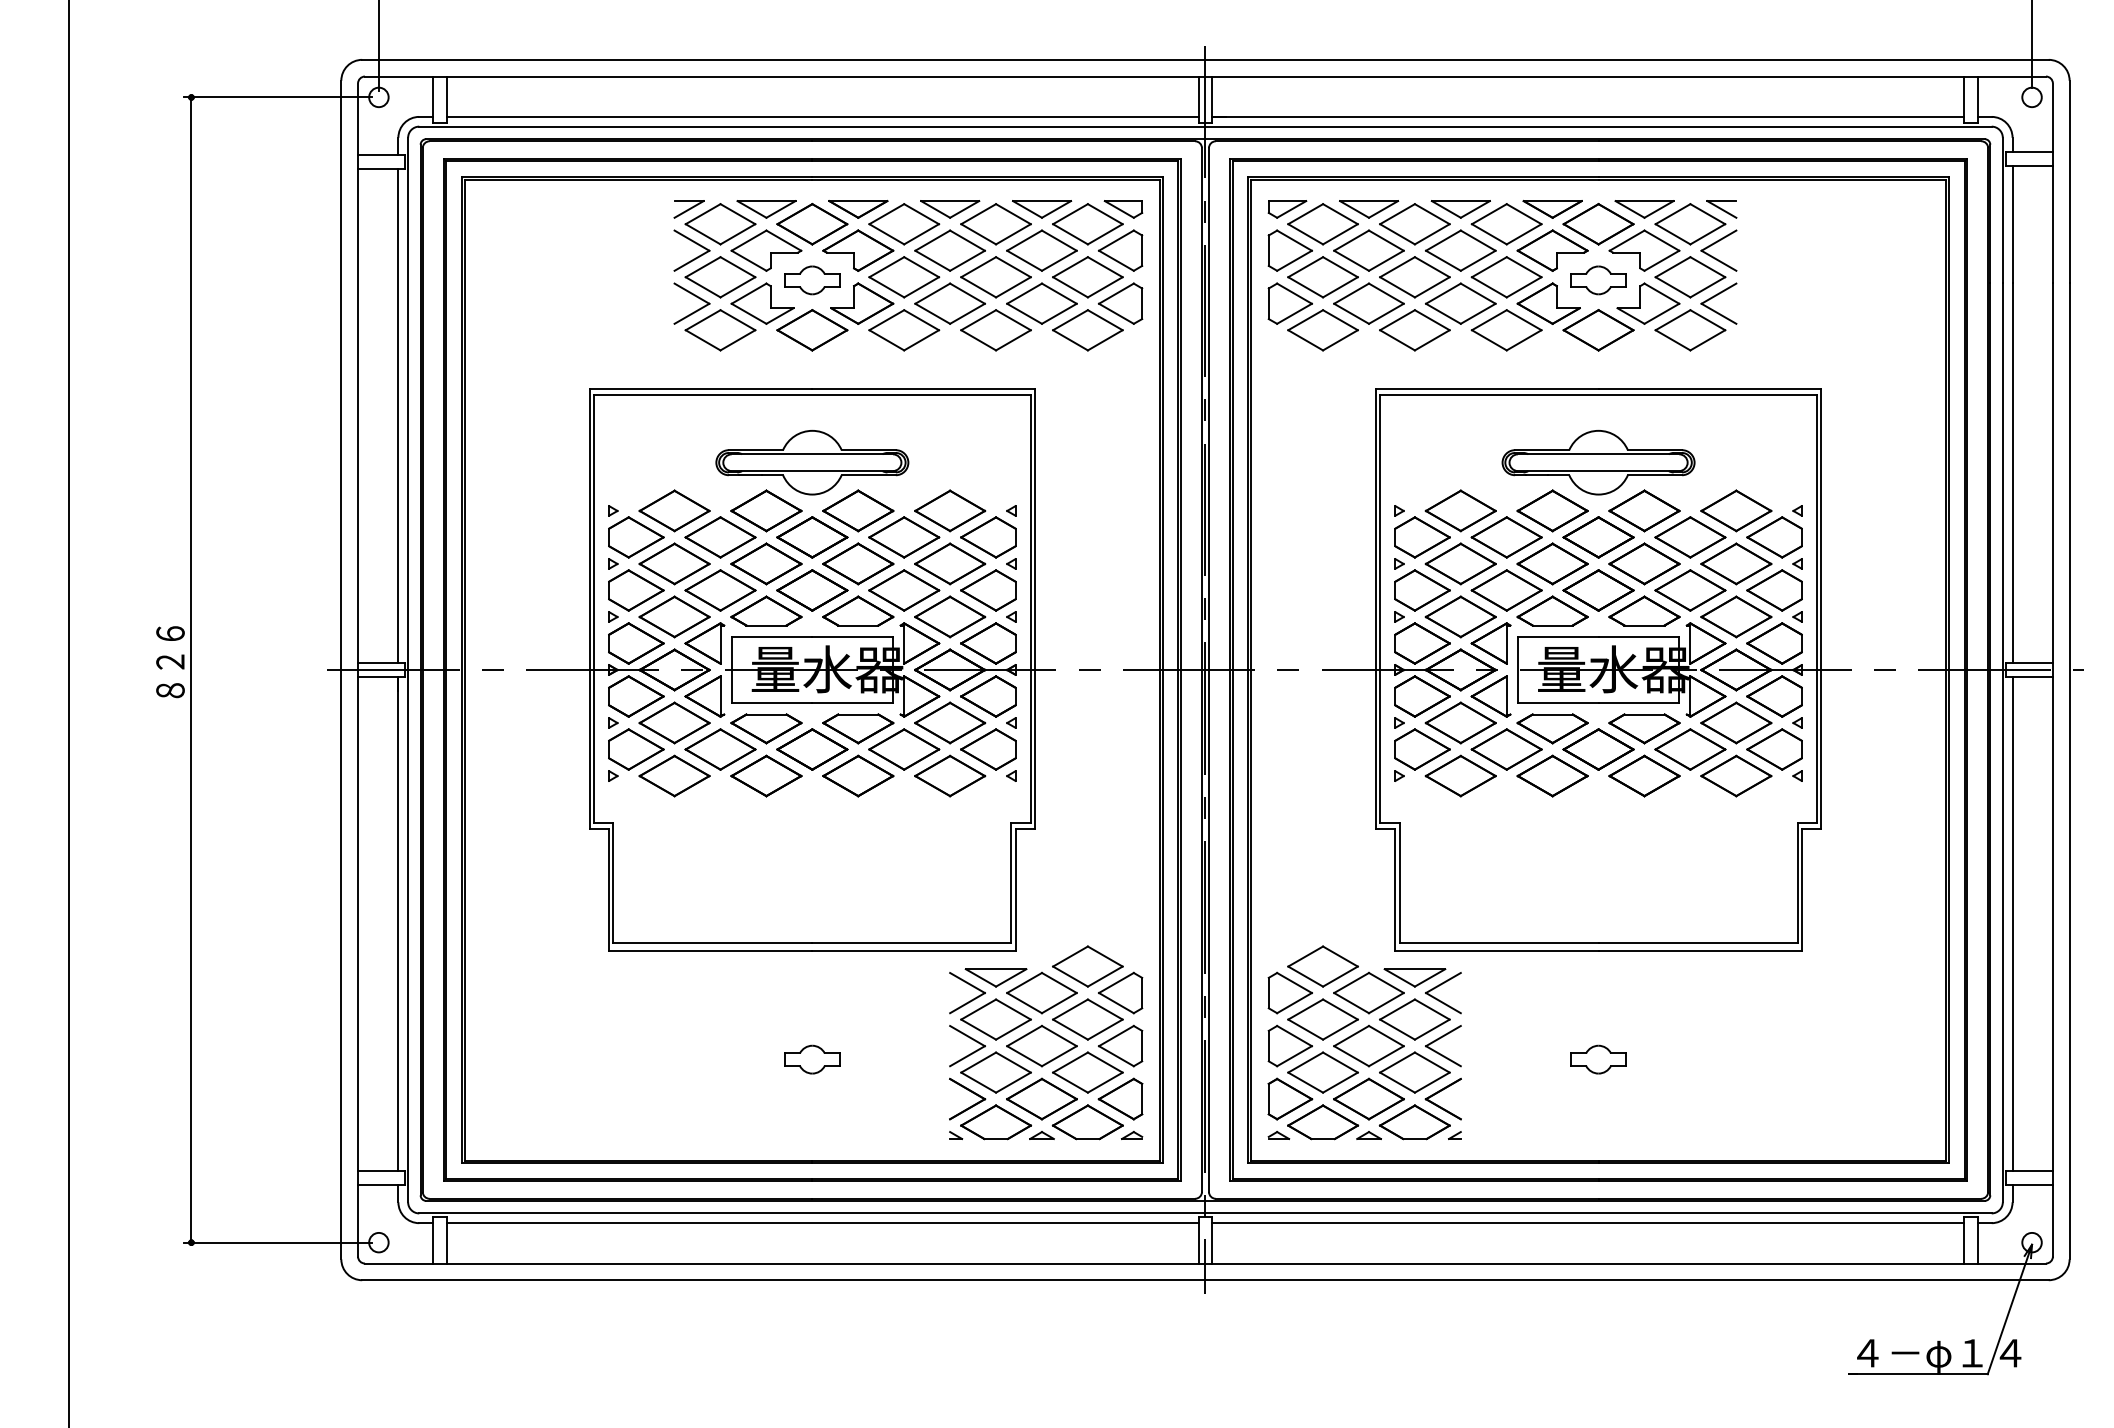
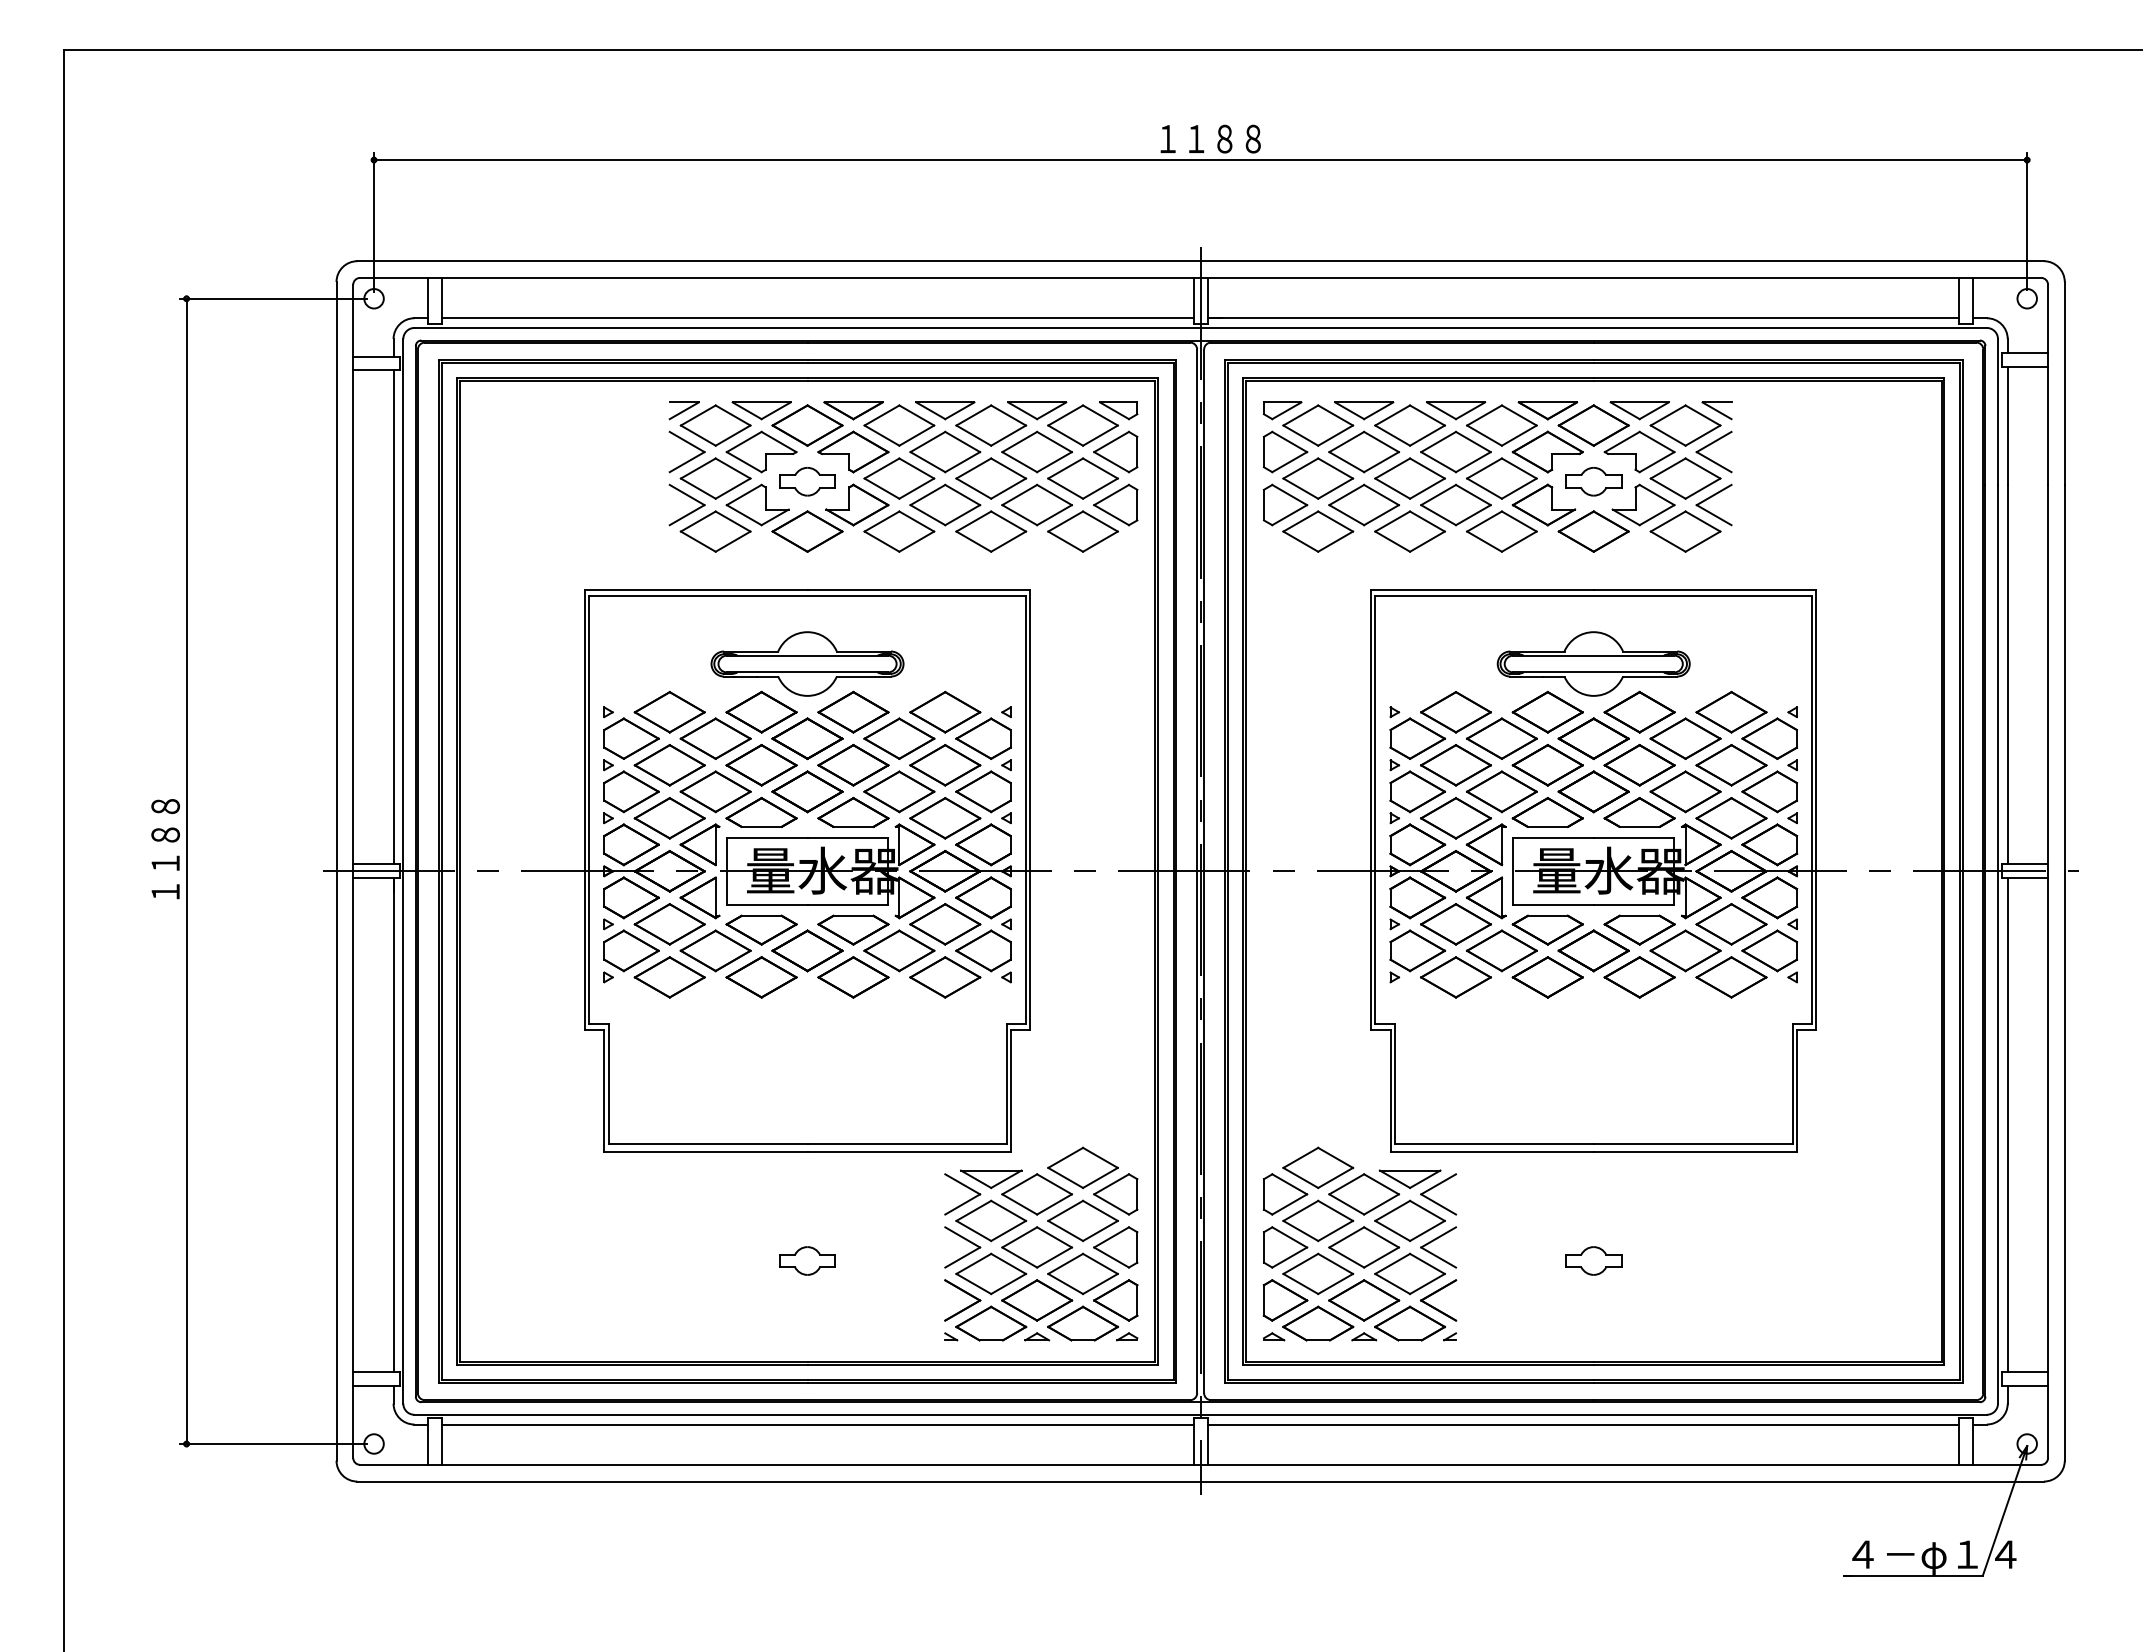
text: (170, 648) -> (165, 849), ８２６ -> １１８８

